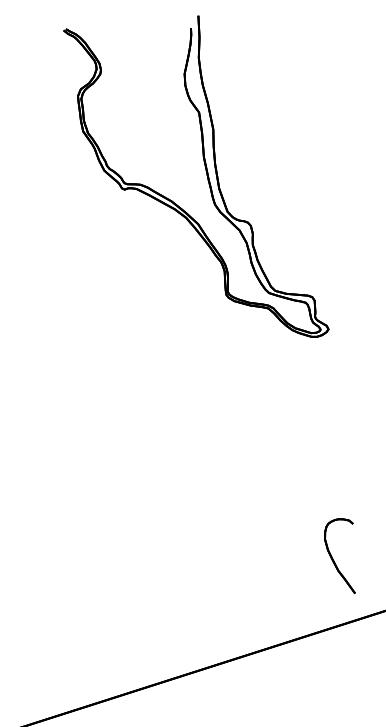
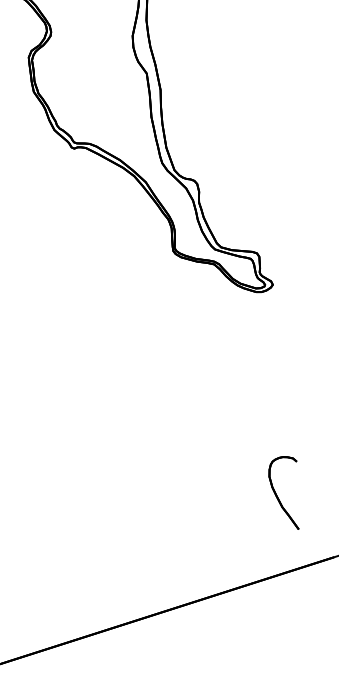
part: (333, 558) -> (277, 495), moved

